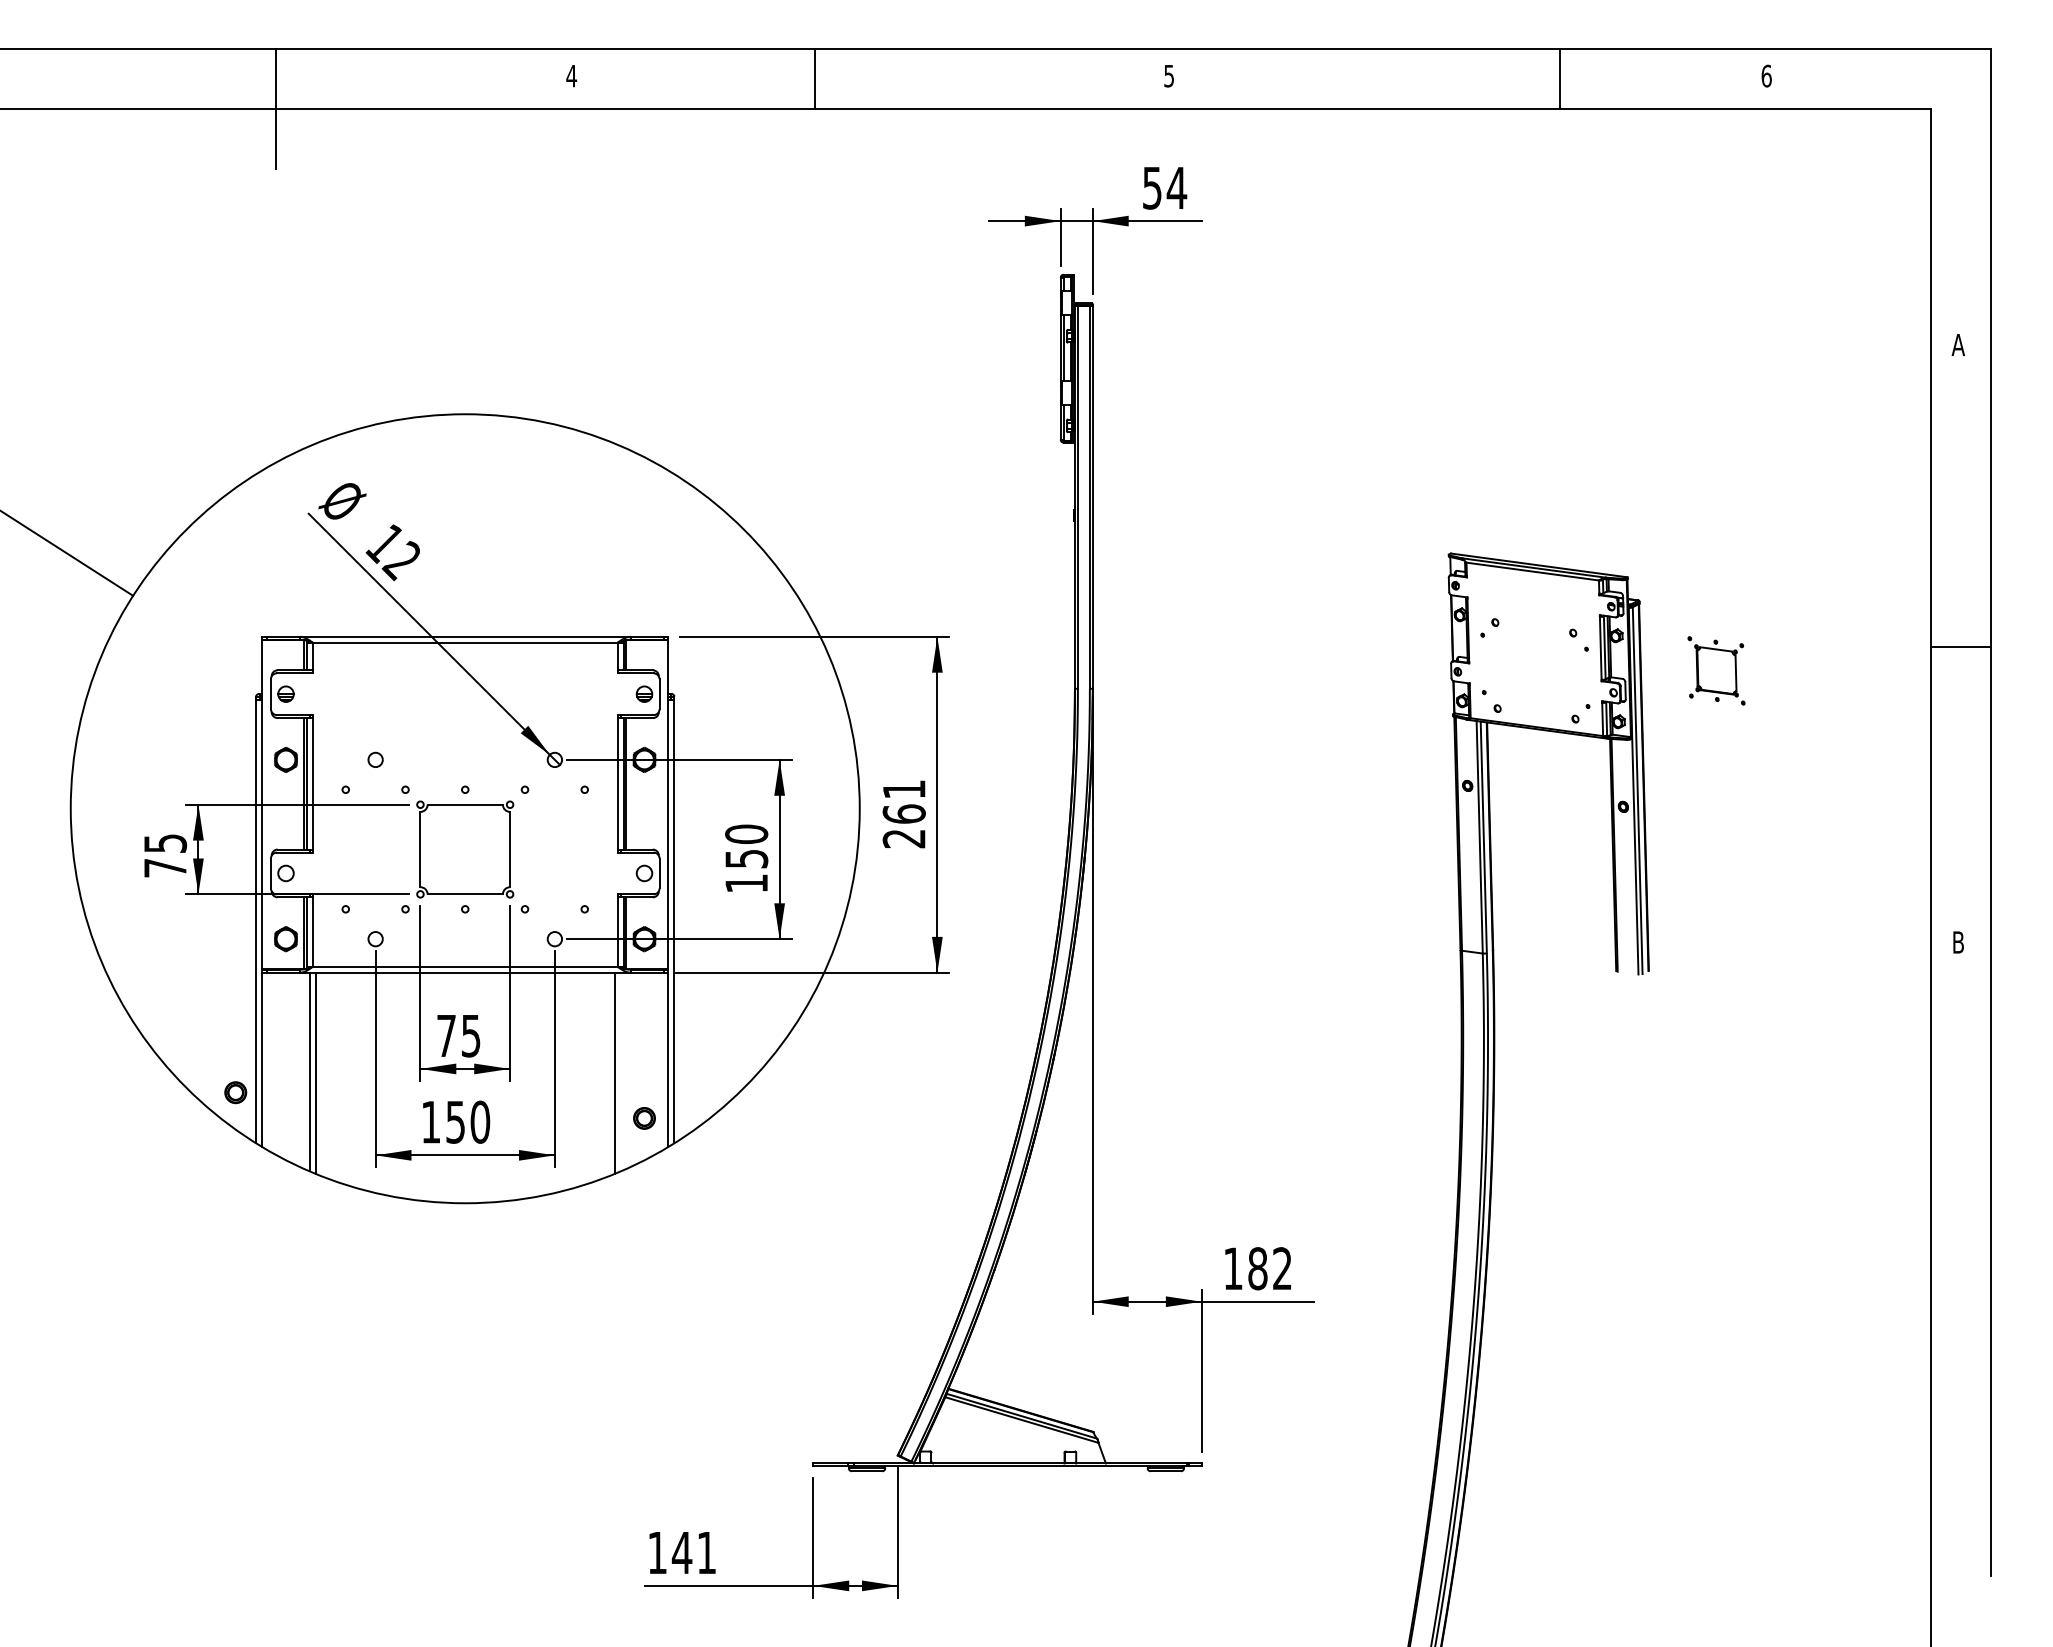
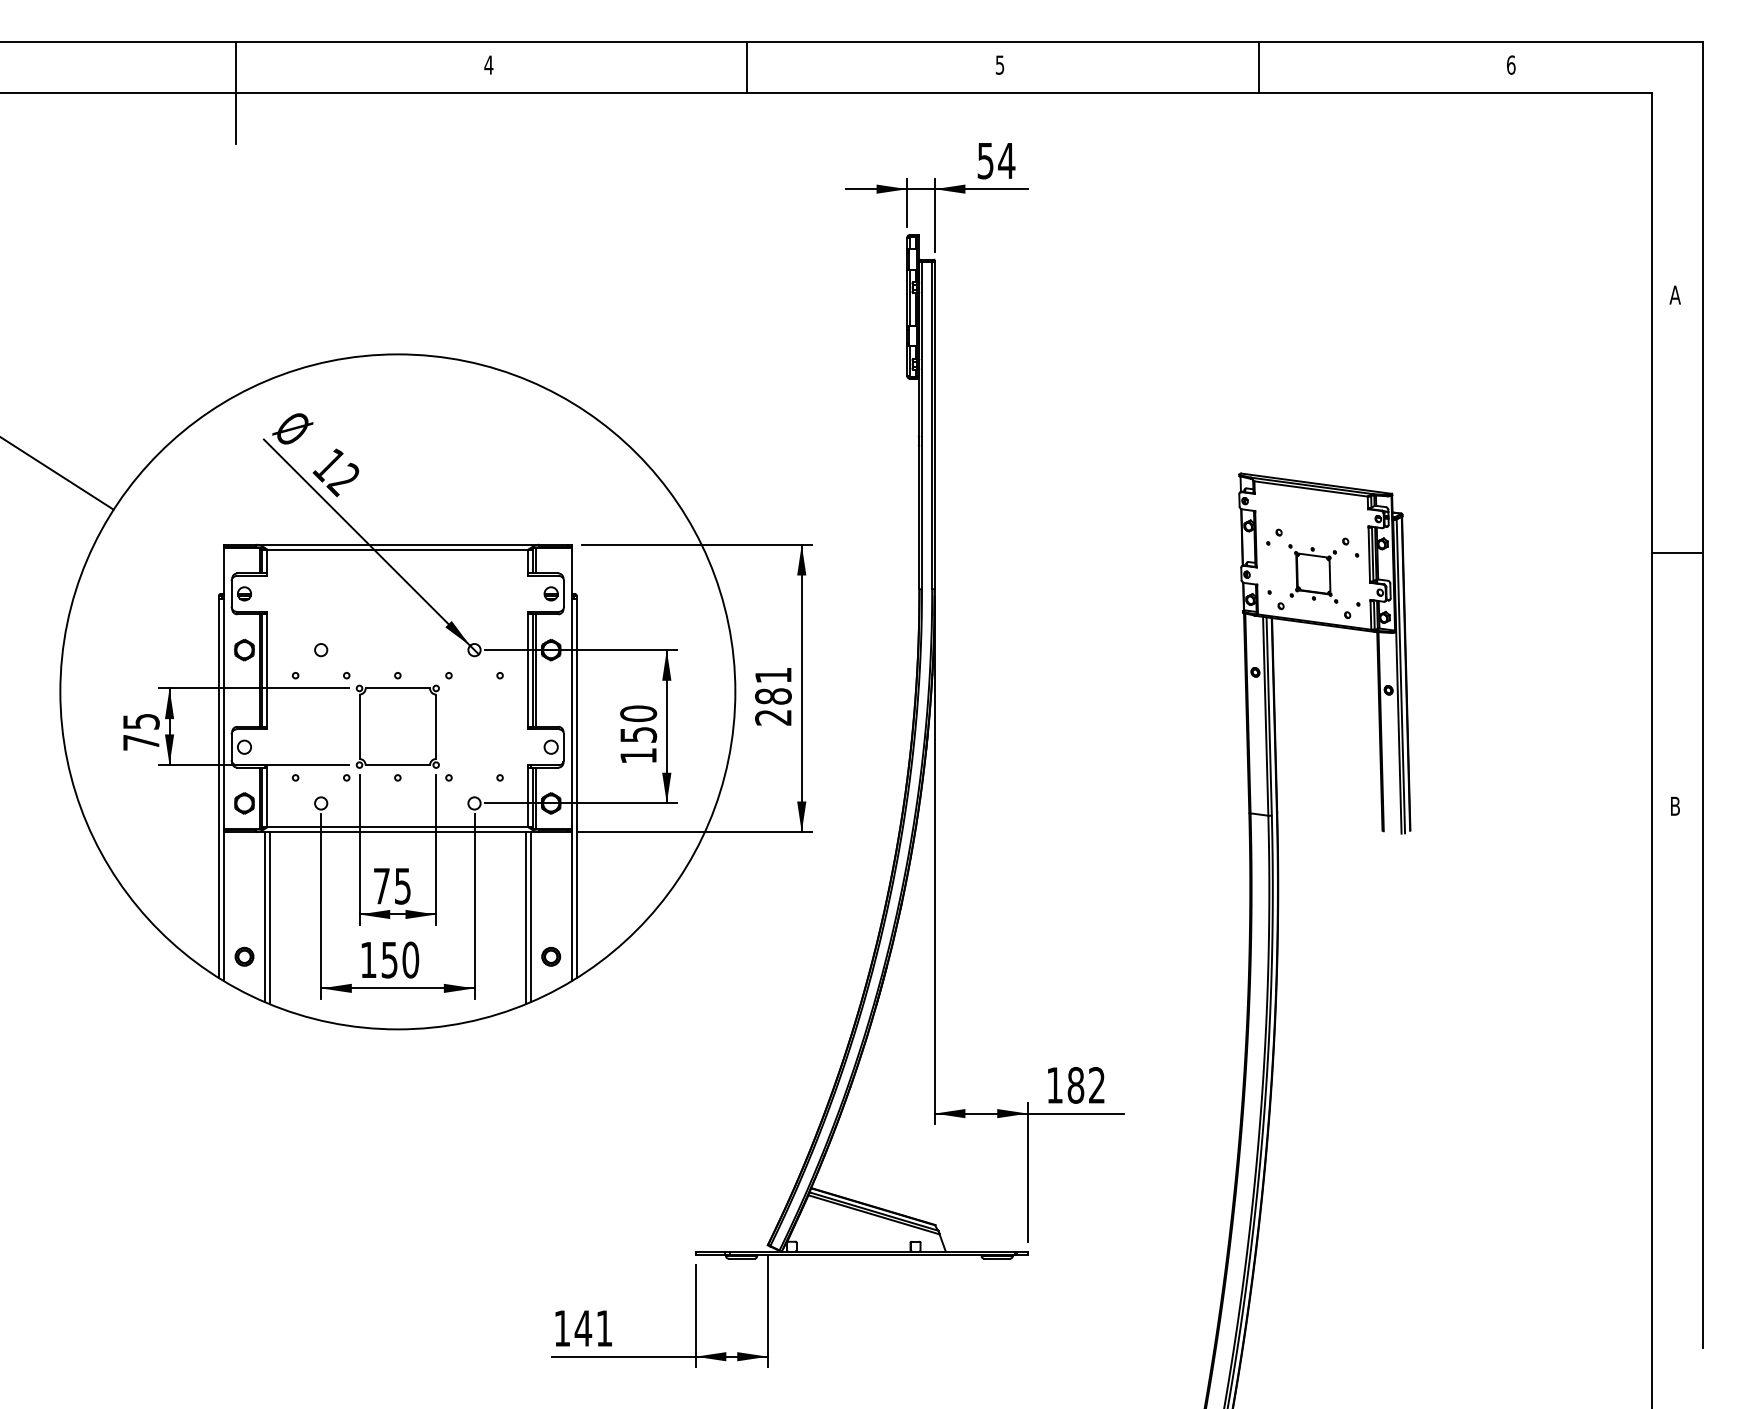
line: (815, 78) -> (747, 67), moved
line: (1560, 78) -> (1258, 67), moved
part: (1716, 670) -> (1313, 573), moved
text: (904, 814) -> (773, 696), 261 -> 281
line: (620, 1072) -> (530, 917), added
part: (235, 1092) -> (244, 956), moved

